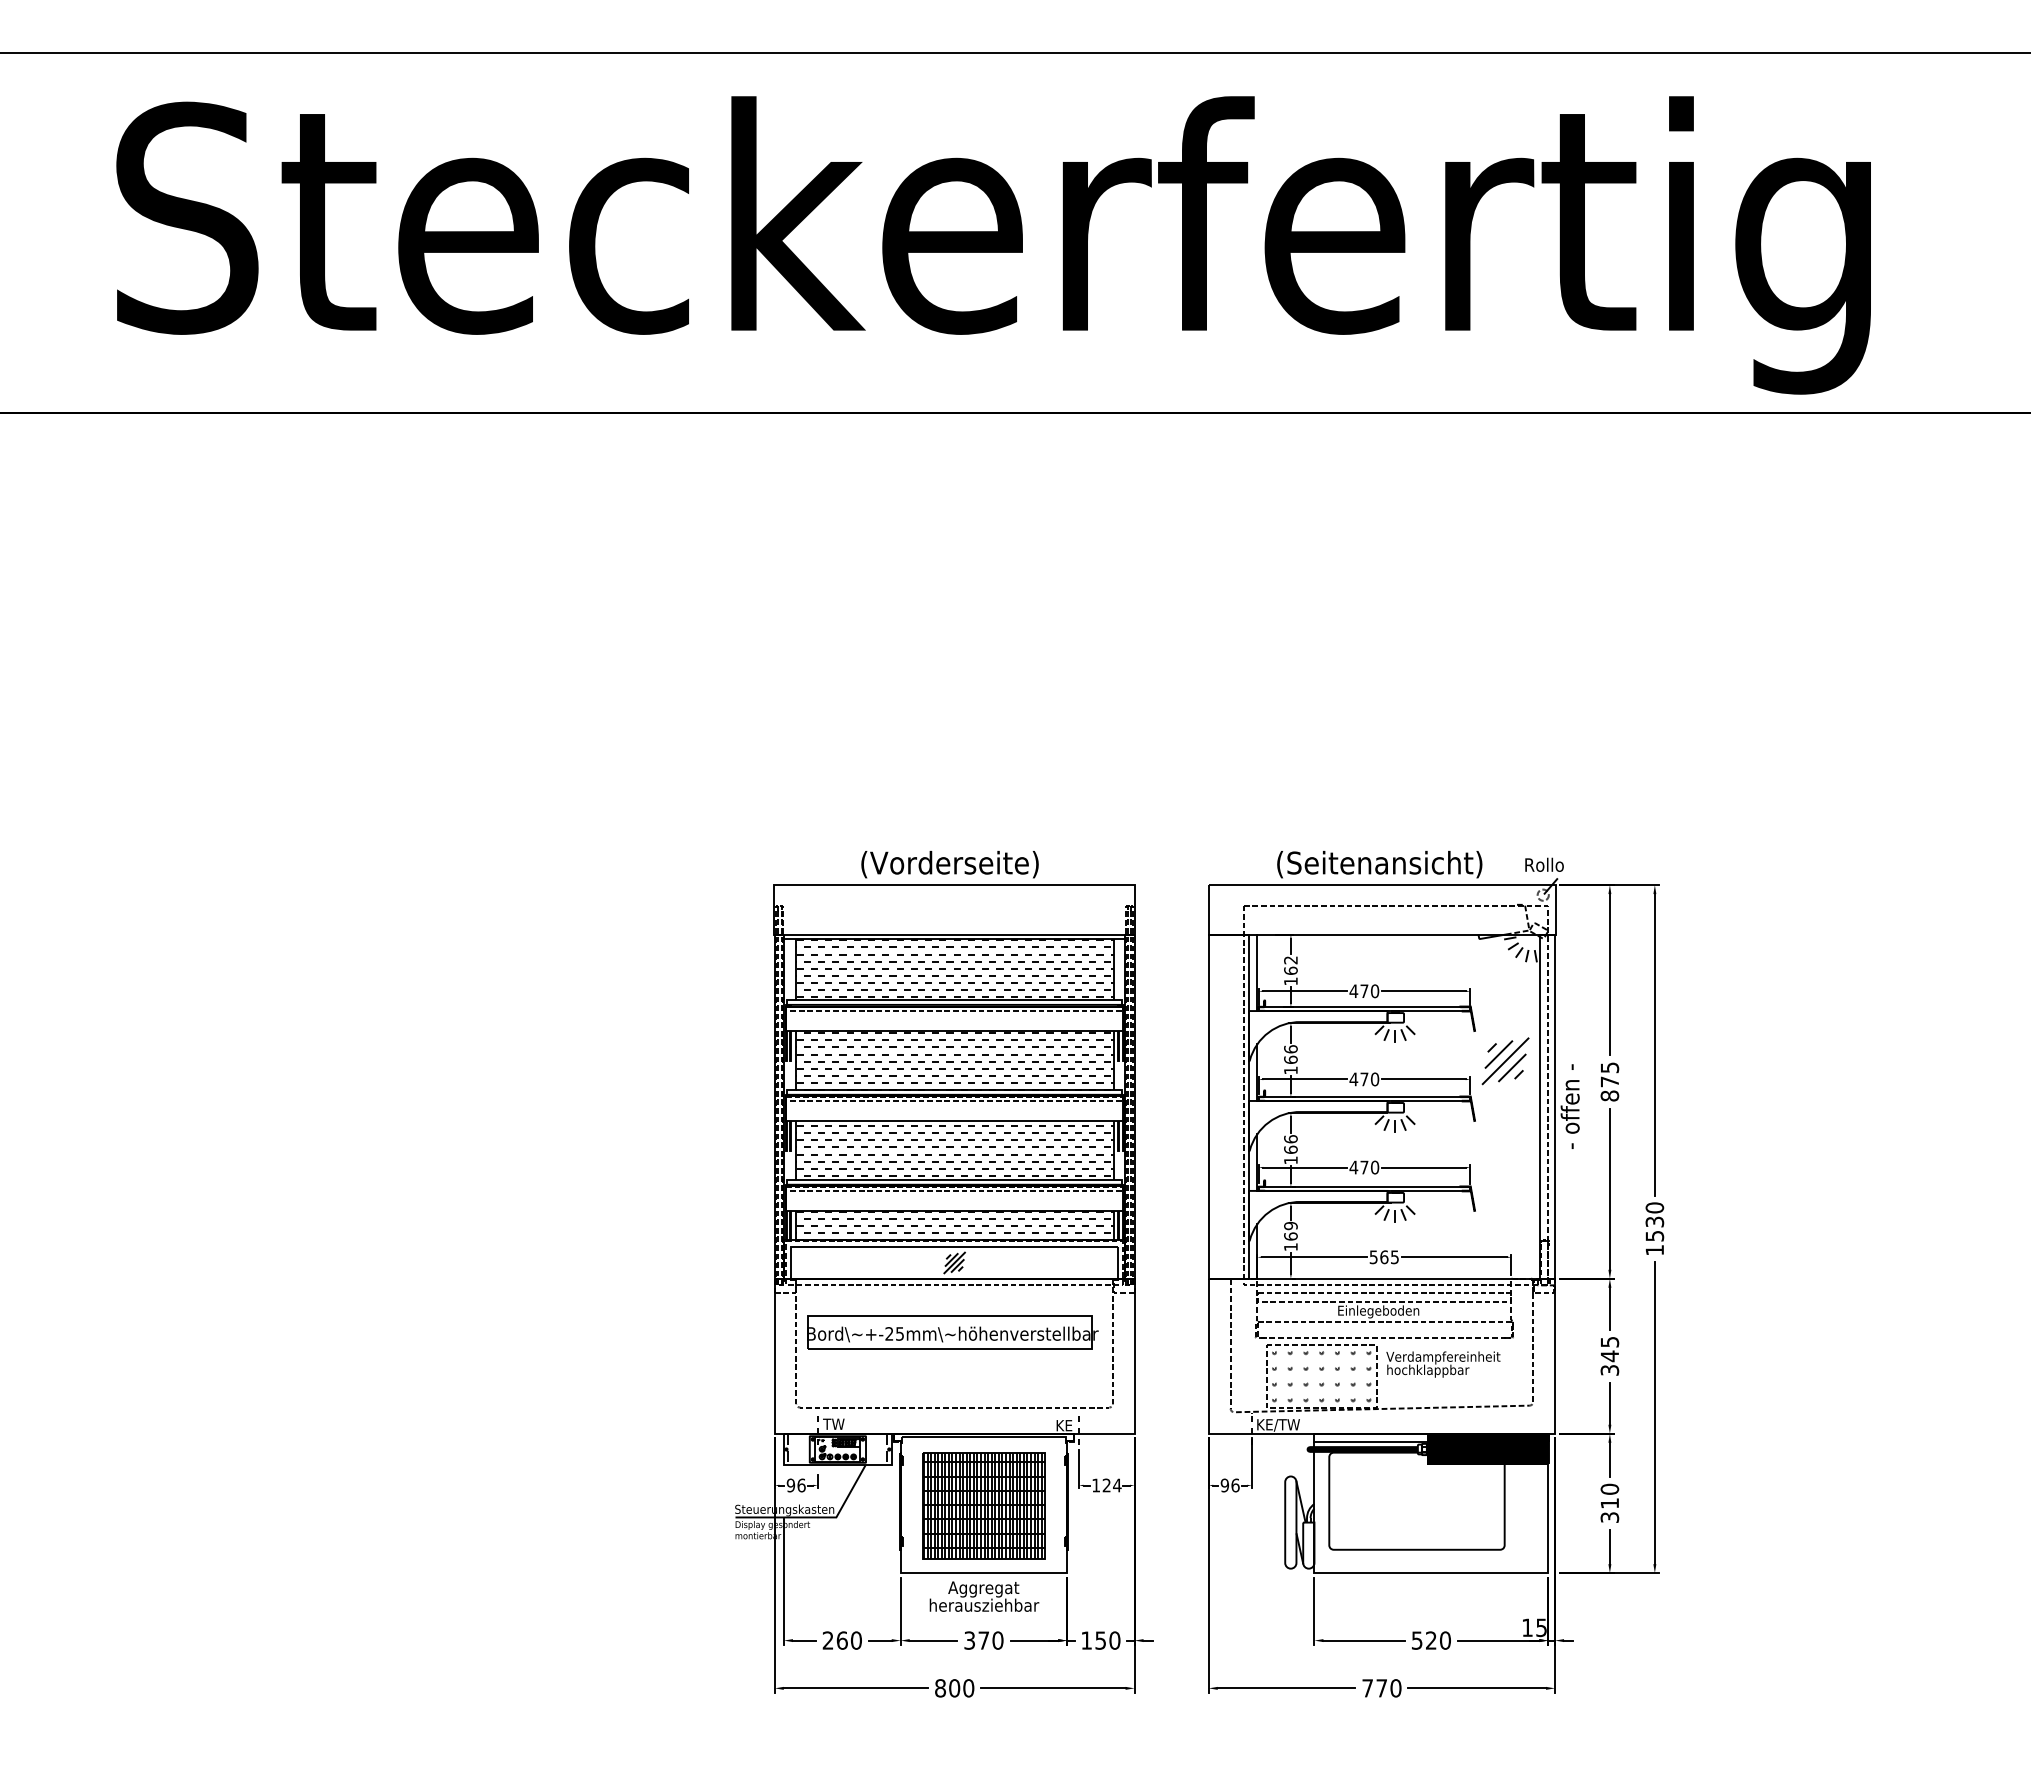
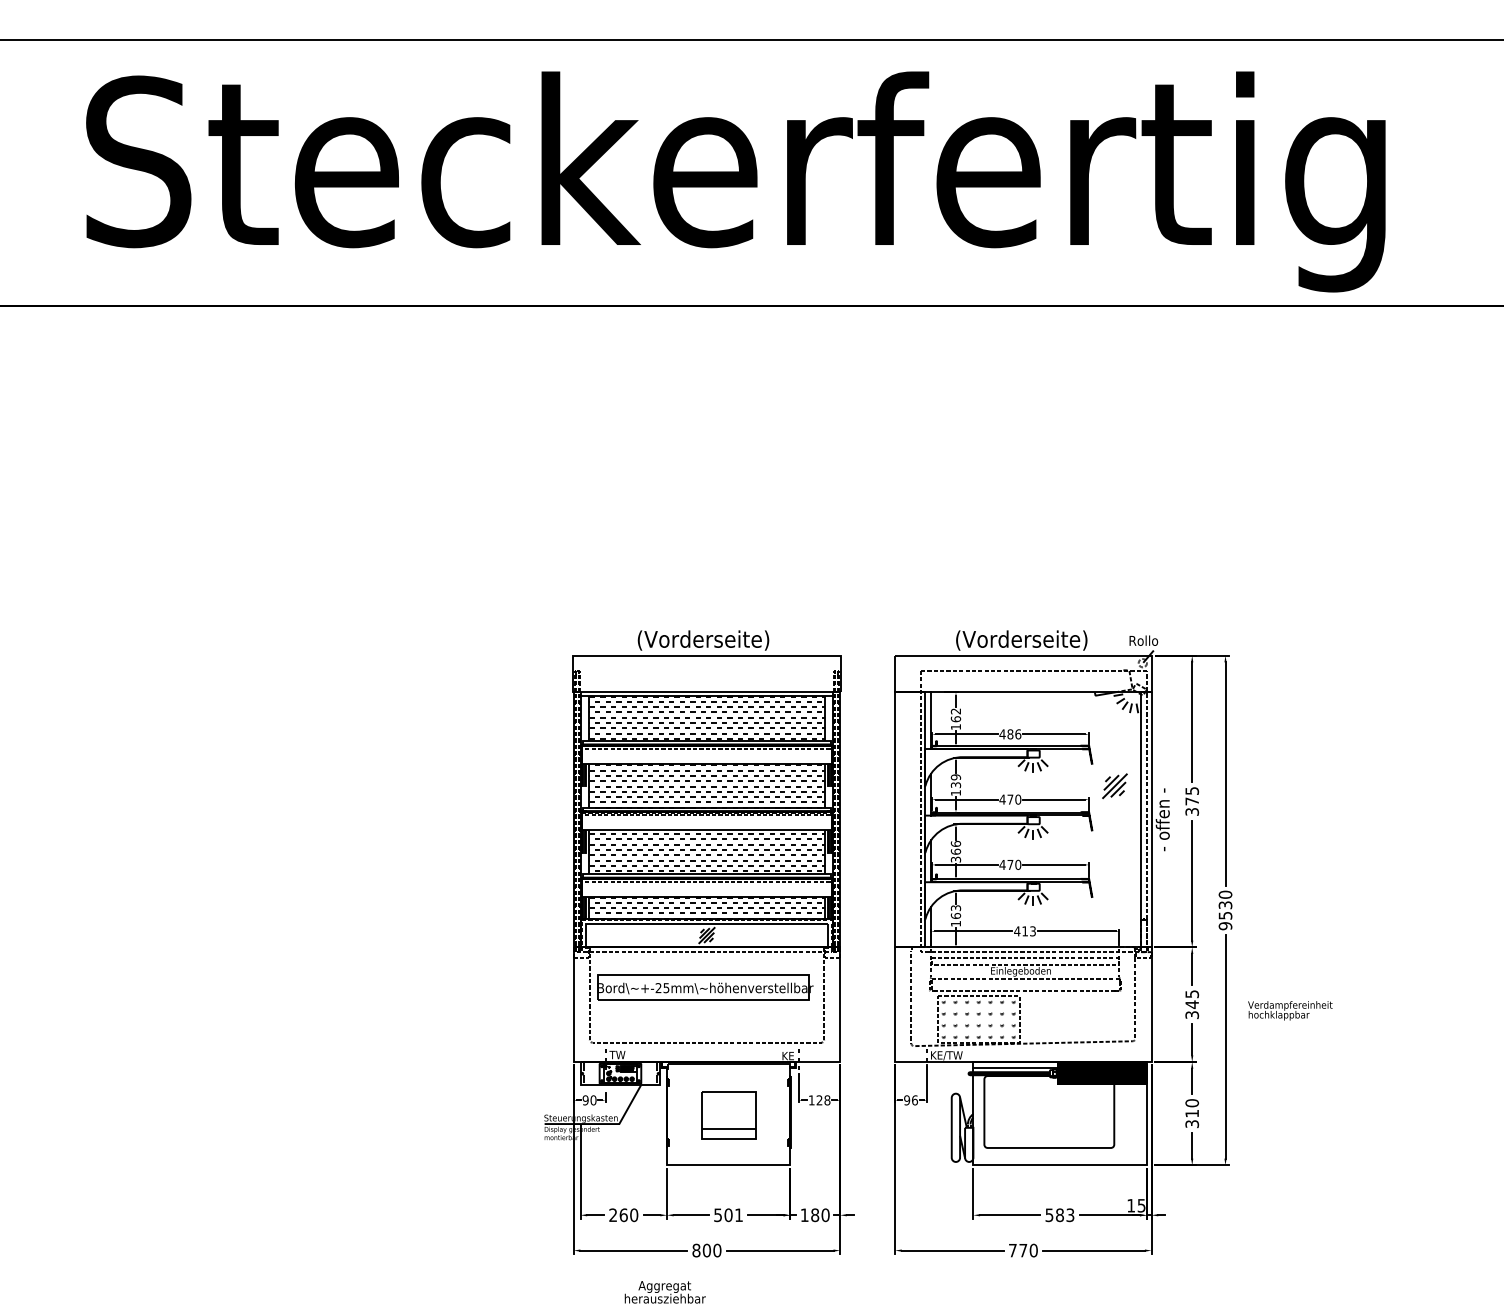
text: (1379, 864) -> (1021, 640), (Seitenansicht) -> (Vorderseite)
text: (1369, 991) -> (1014, 734), 470 -> 486
text: (1290, 1054) -> (955, 781), 166 -> 139
part: (1505, 1061) -> (1114, 786), size x0.7
text: (1609, 1095) -> (1191, 811), 875 -> 375
text: (1290, 1160) -> (955, 859), 166 -> 366
text: (1290, 1225) -> (955, 907), 169 -> 163
text: (1654, 1249) -> (1225, 925), 1530 -> 9530
text: (1383, 1257) -> (1024, 931), 565 -> 413
text: (1443, 1364) -> (1290, 1010), moved
text: (801, 1484) -> (593, 1099), 96 -> 90
text: (1117, 1485) -> (827, 1100), 124 -> 128
part: (983, 1505) -> (728, 1115), size x0.6
text: (984, 1596) -> (665, 1292), moved
text: (984, 1640) -> (729, 1215), 370 -> 501
text: (1100, 1640) -> (814, 1215), 150 -> 180
text: (1437, 1640) -> (1064, 1215), 520 -> 583

